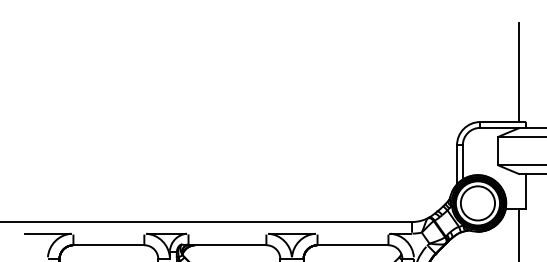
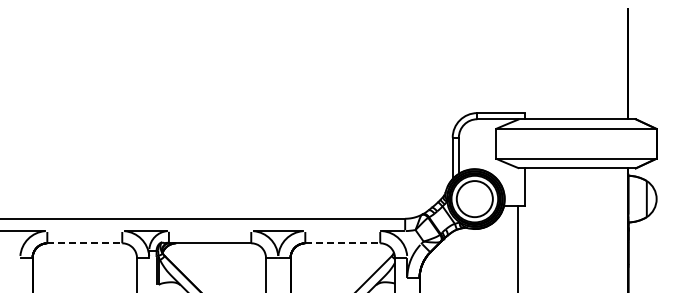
line: (519, 72) -> (518, 60), removed
line: (109, 245) -> (85, 243), solid -> dashed
line: (353, 245) -> (343, 243), solid -> dashed

